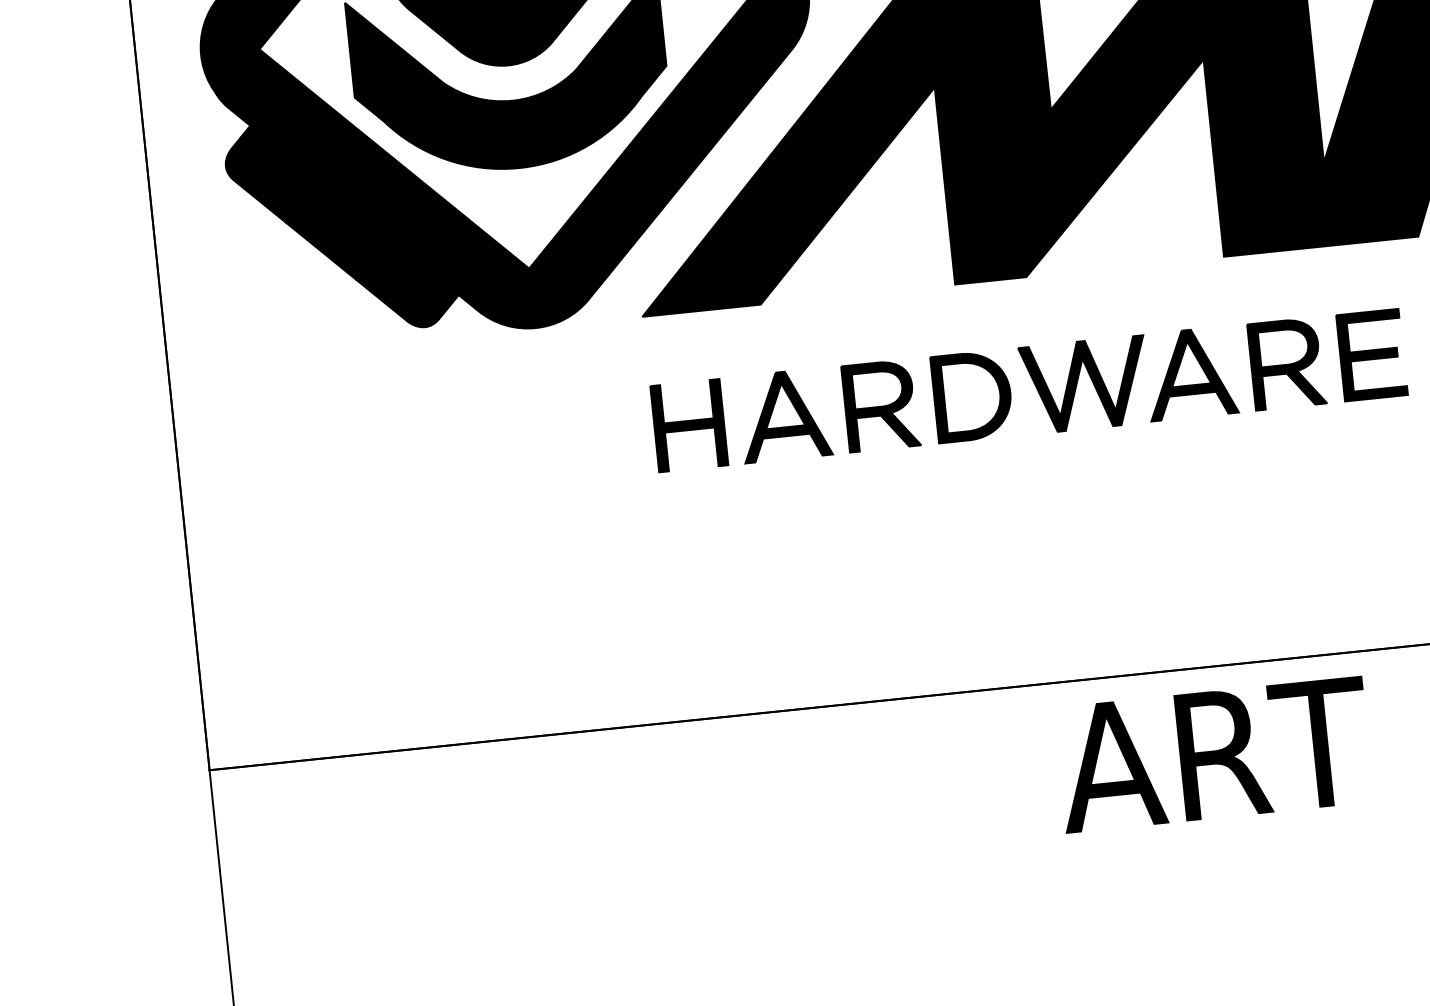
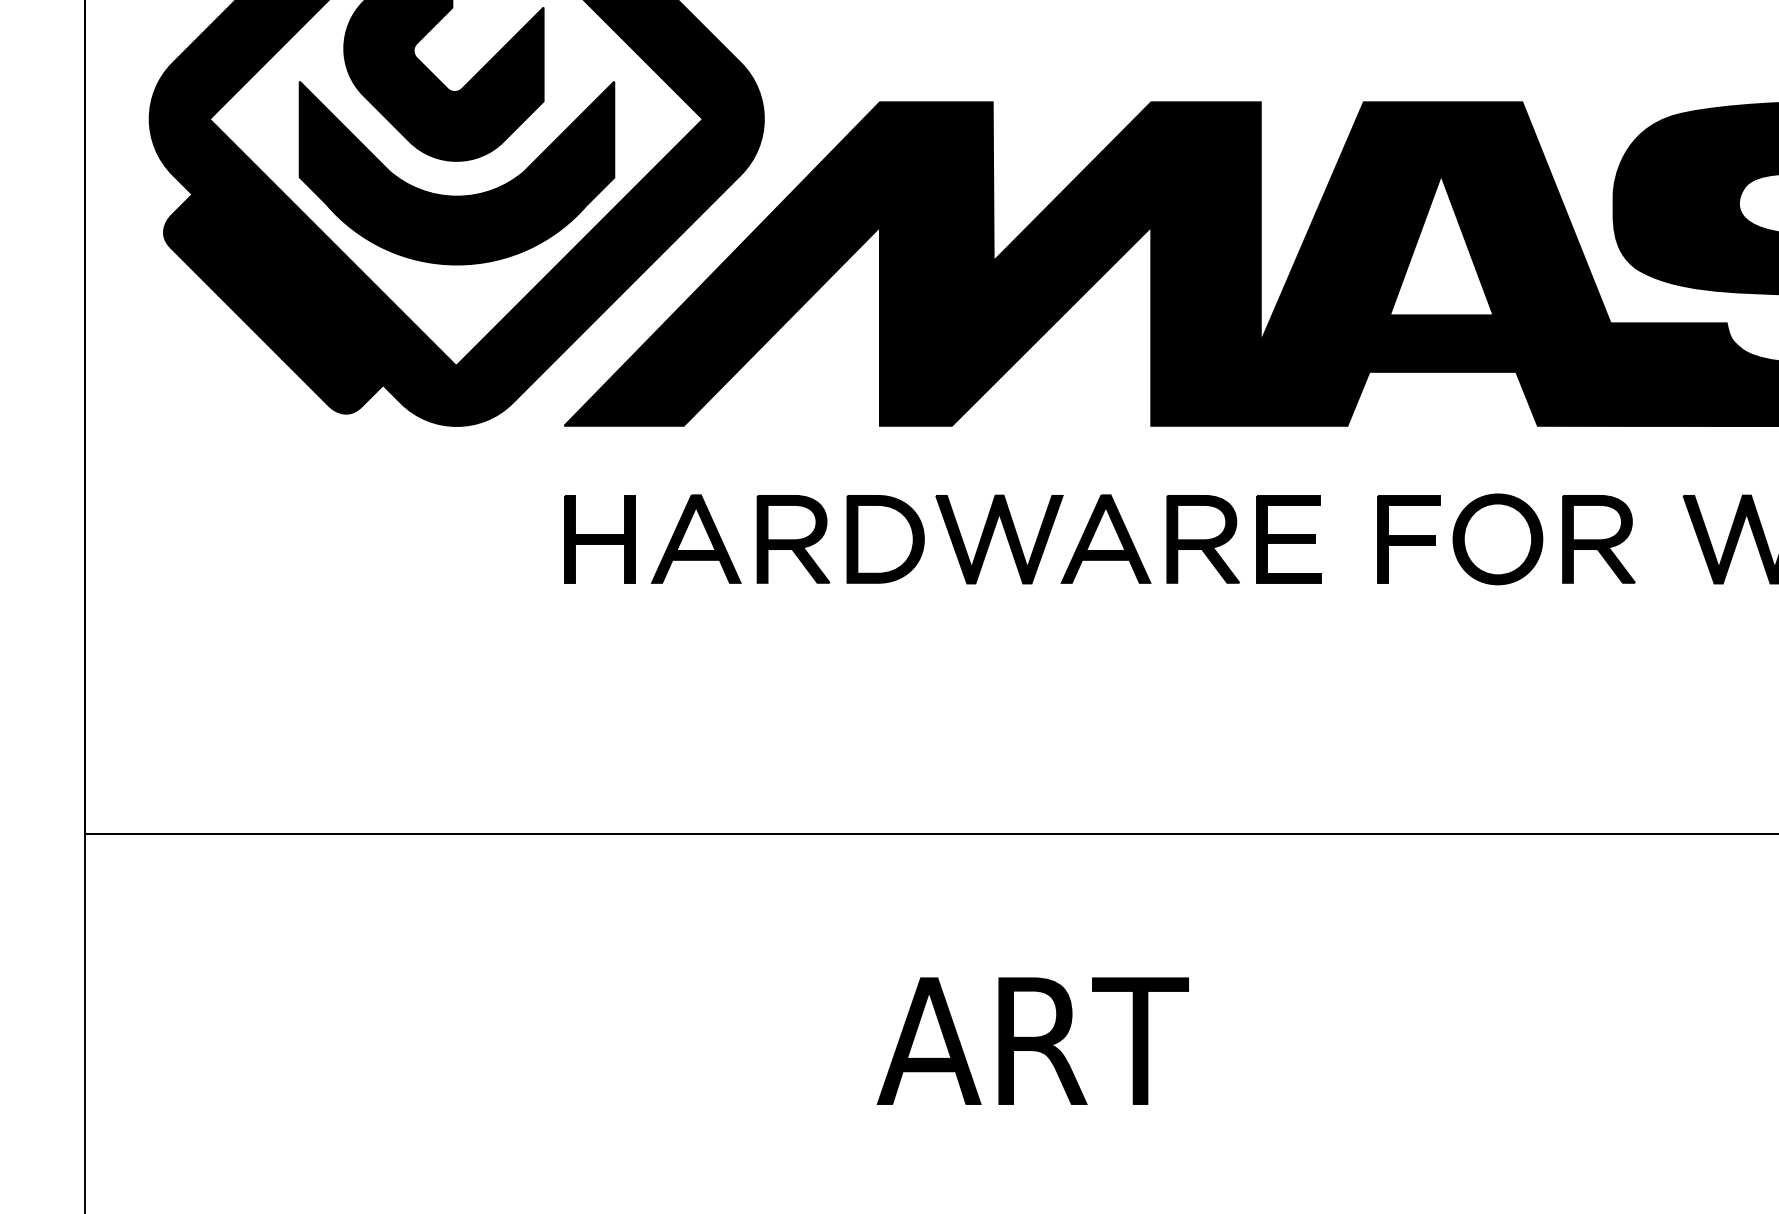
text: (1213, 754) -> (1032, 1040), moved

